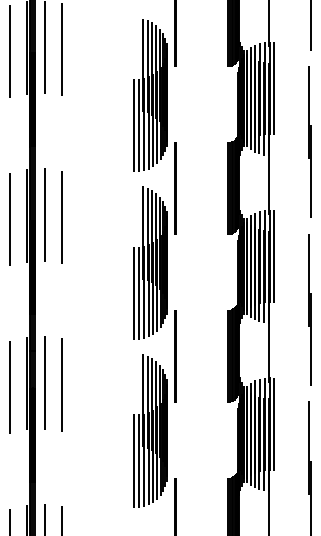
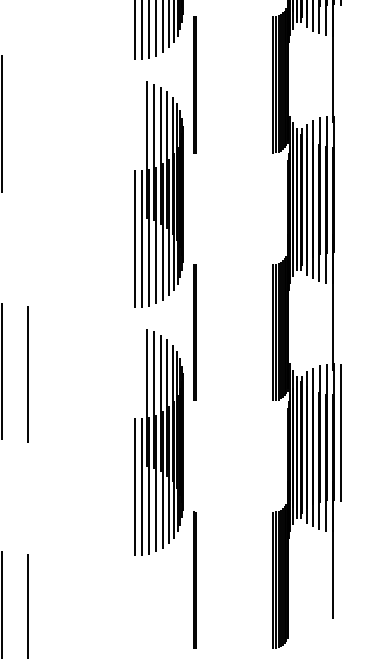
line: (61, 216) -> (27, 125), removed
line: (274, 256) -> (341, 184), removed

